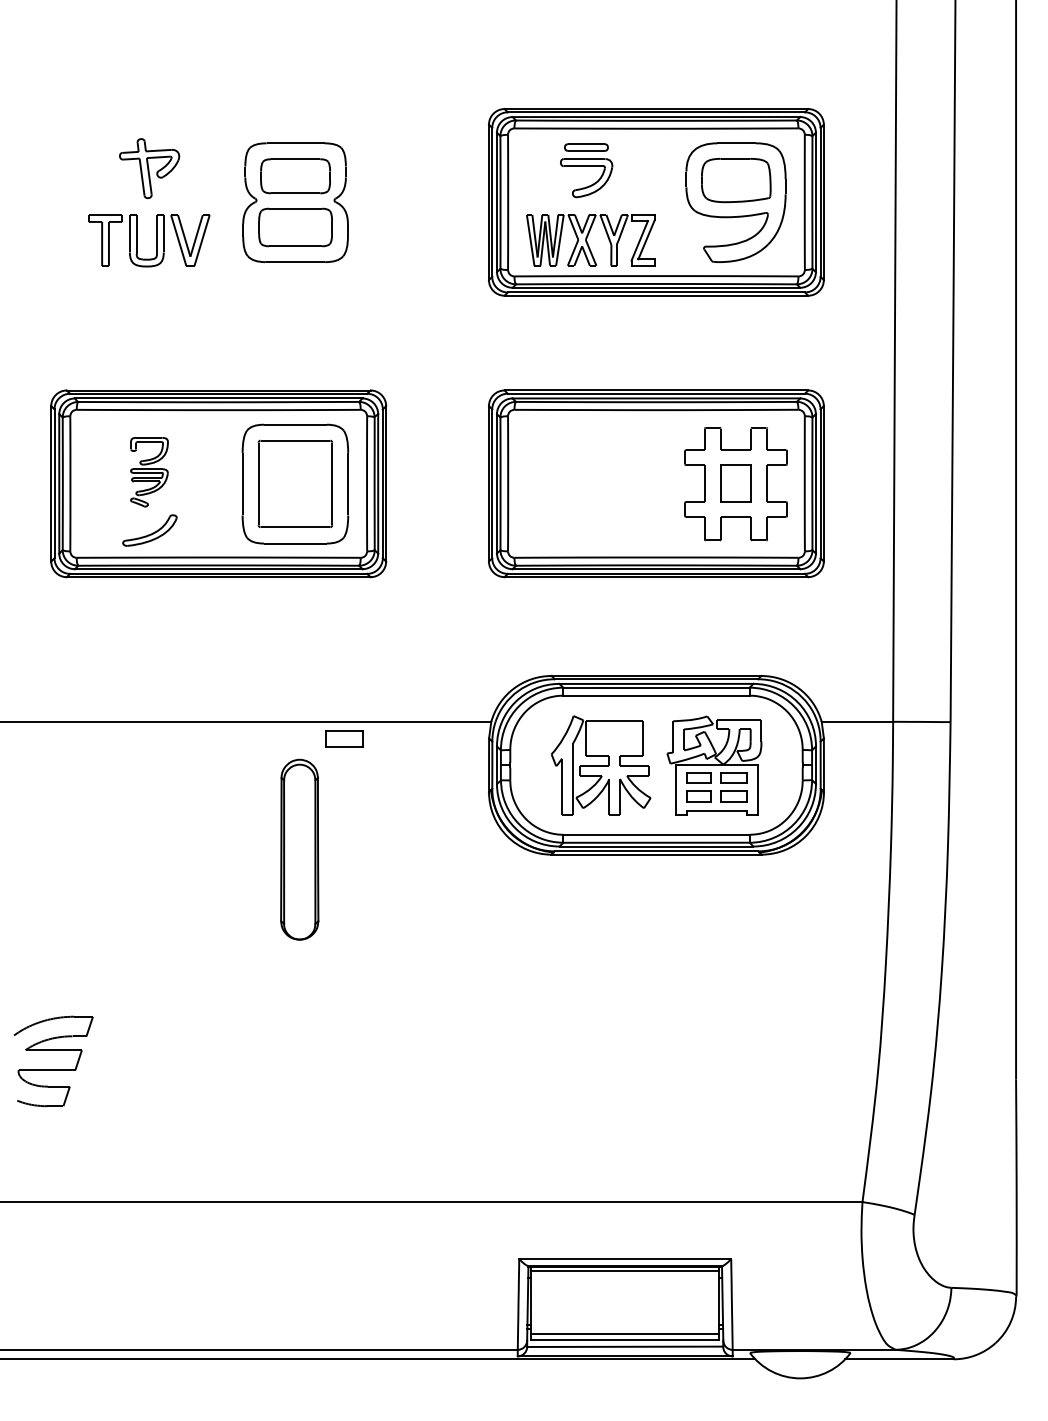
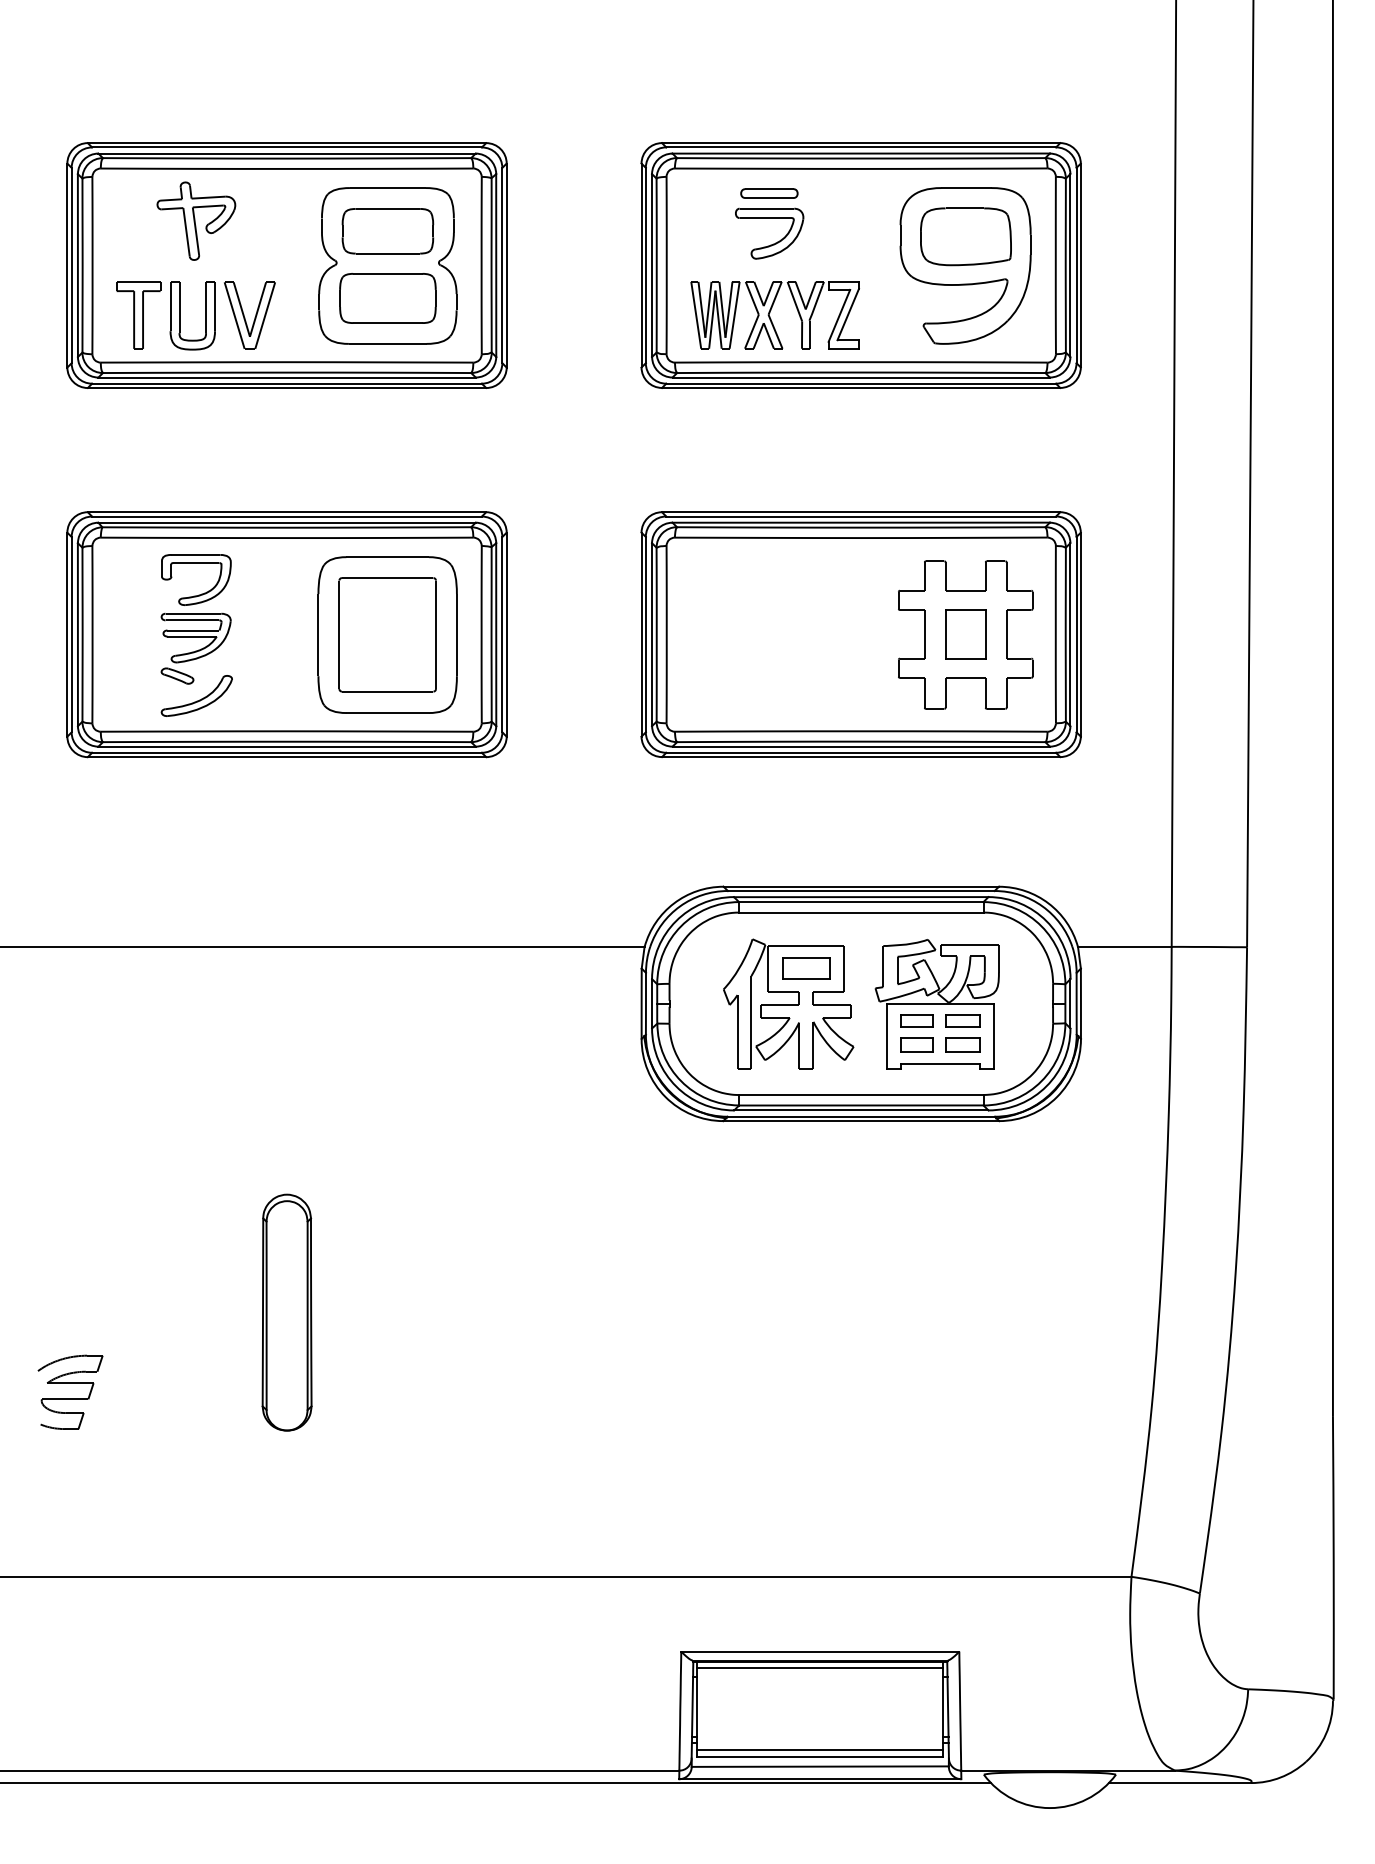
part: (218, 202) -> (286, 265), added
part: (149, 472) -> (196, 619), size x1.43
part: (344, 738) -> (806, 968), moved
part: (299, 849) -> (286, 1312), moved
part: (53, 1061) -> (70, 1392), size x0.62

